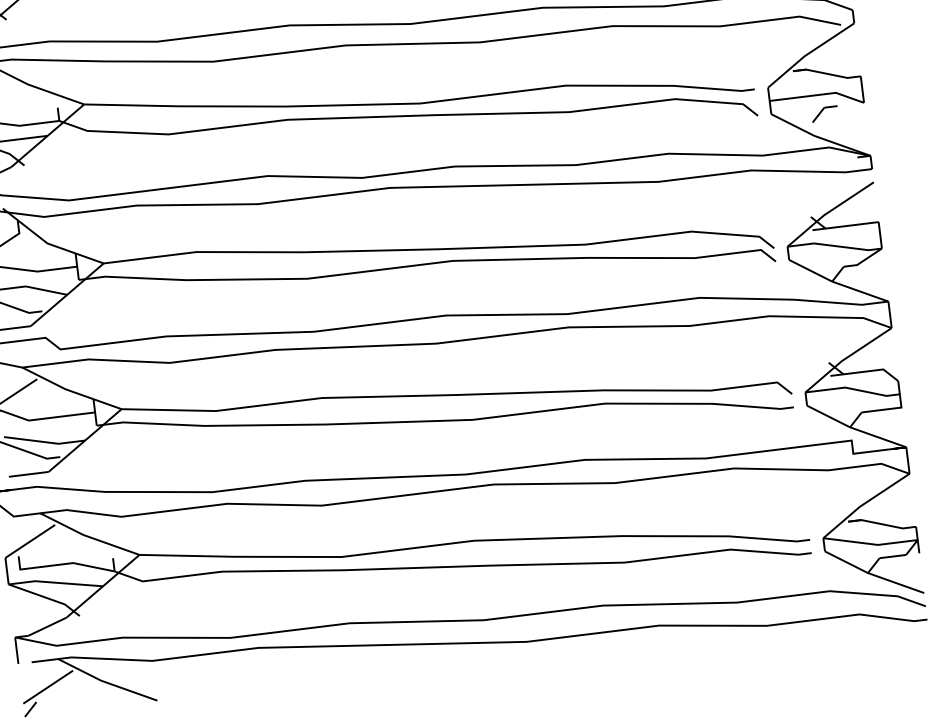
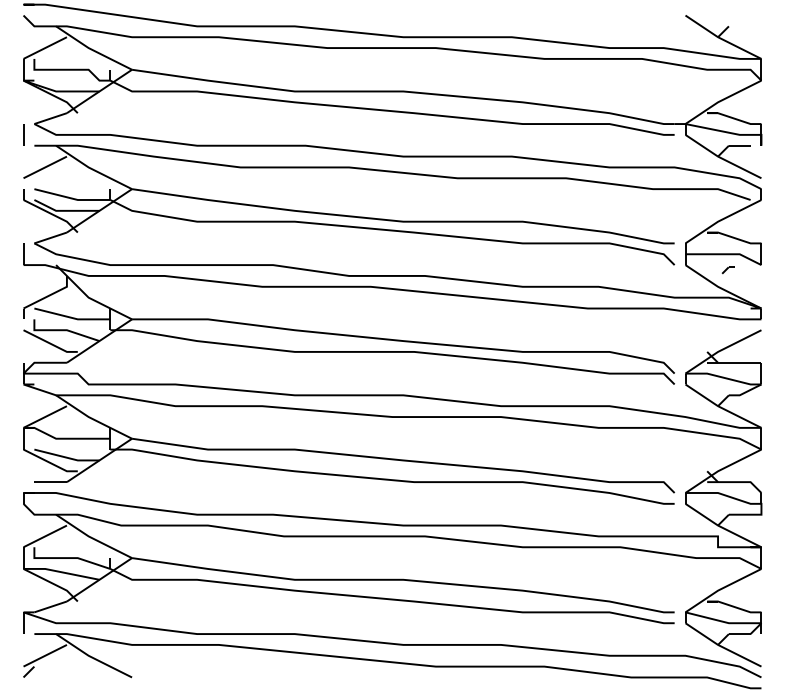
part: (824, 114) -> (728, 270), size x0.6

